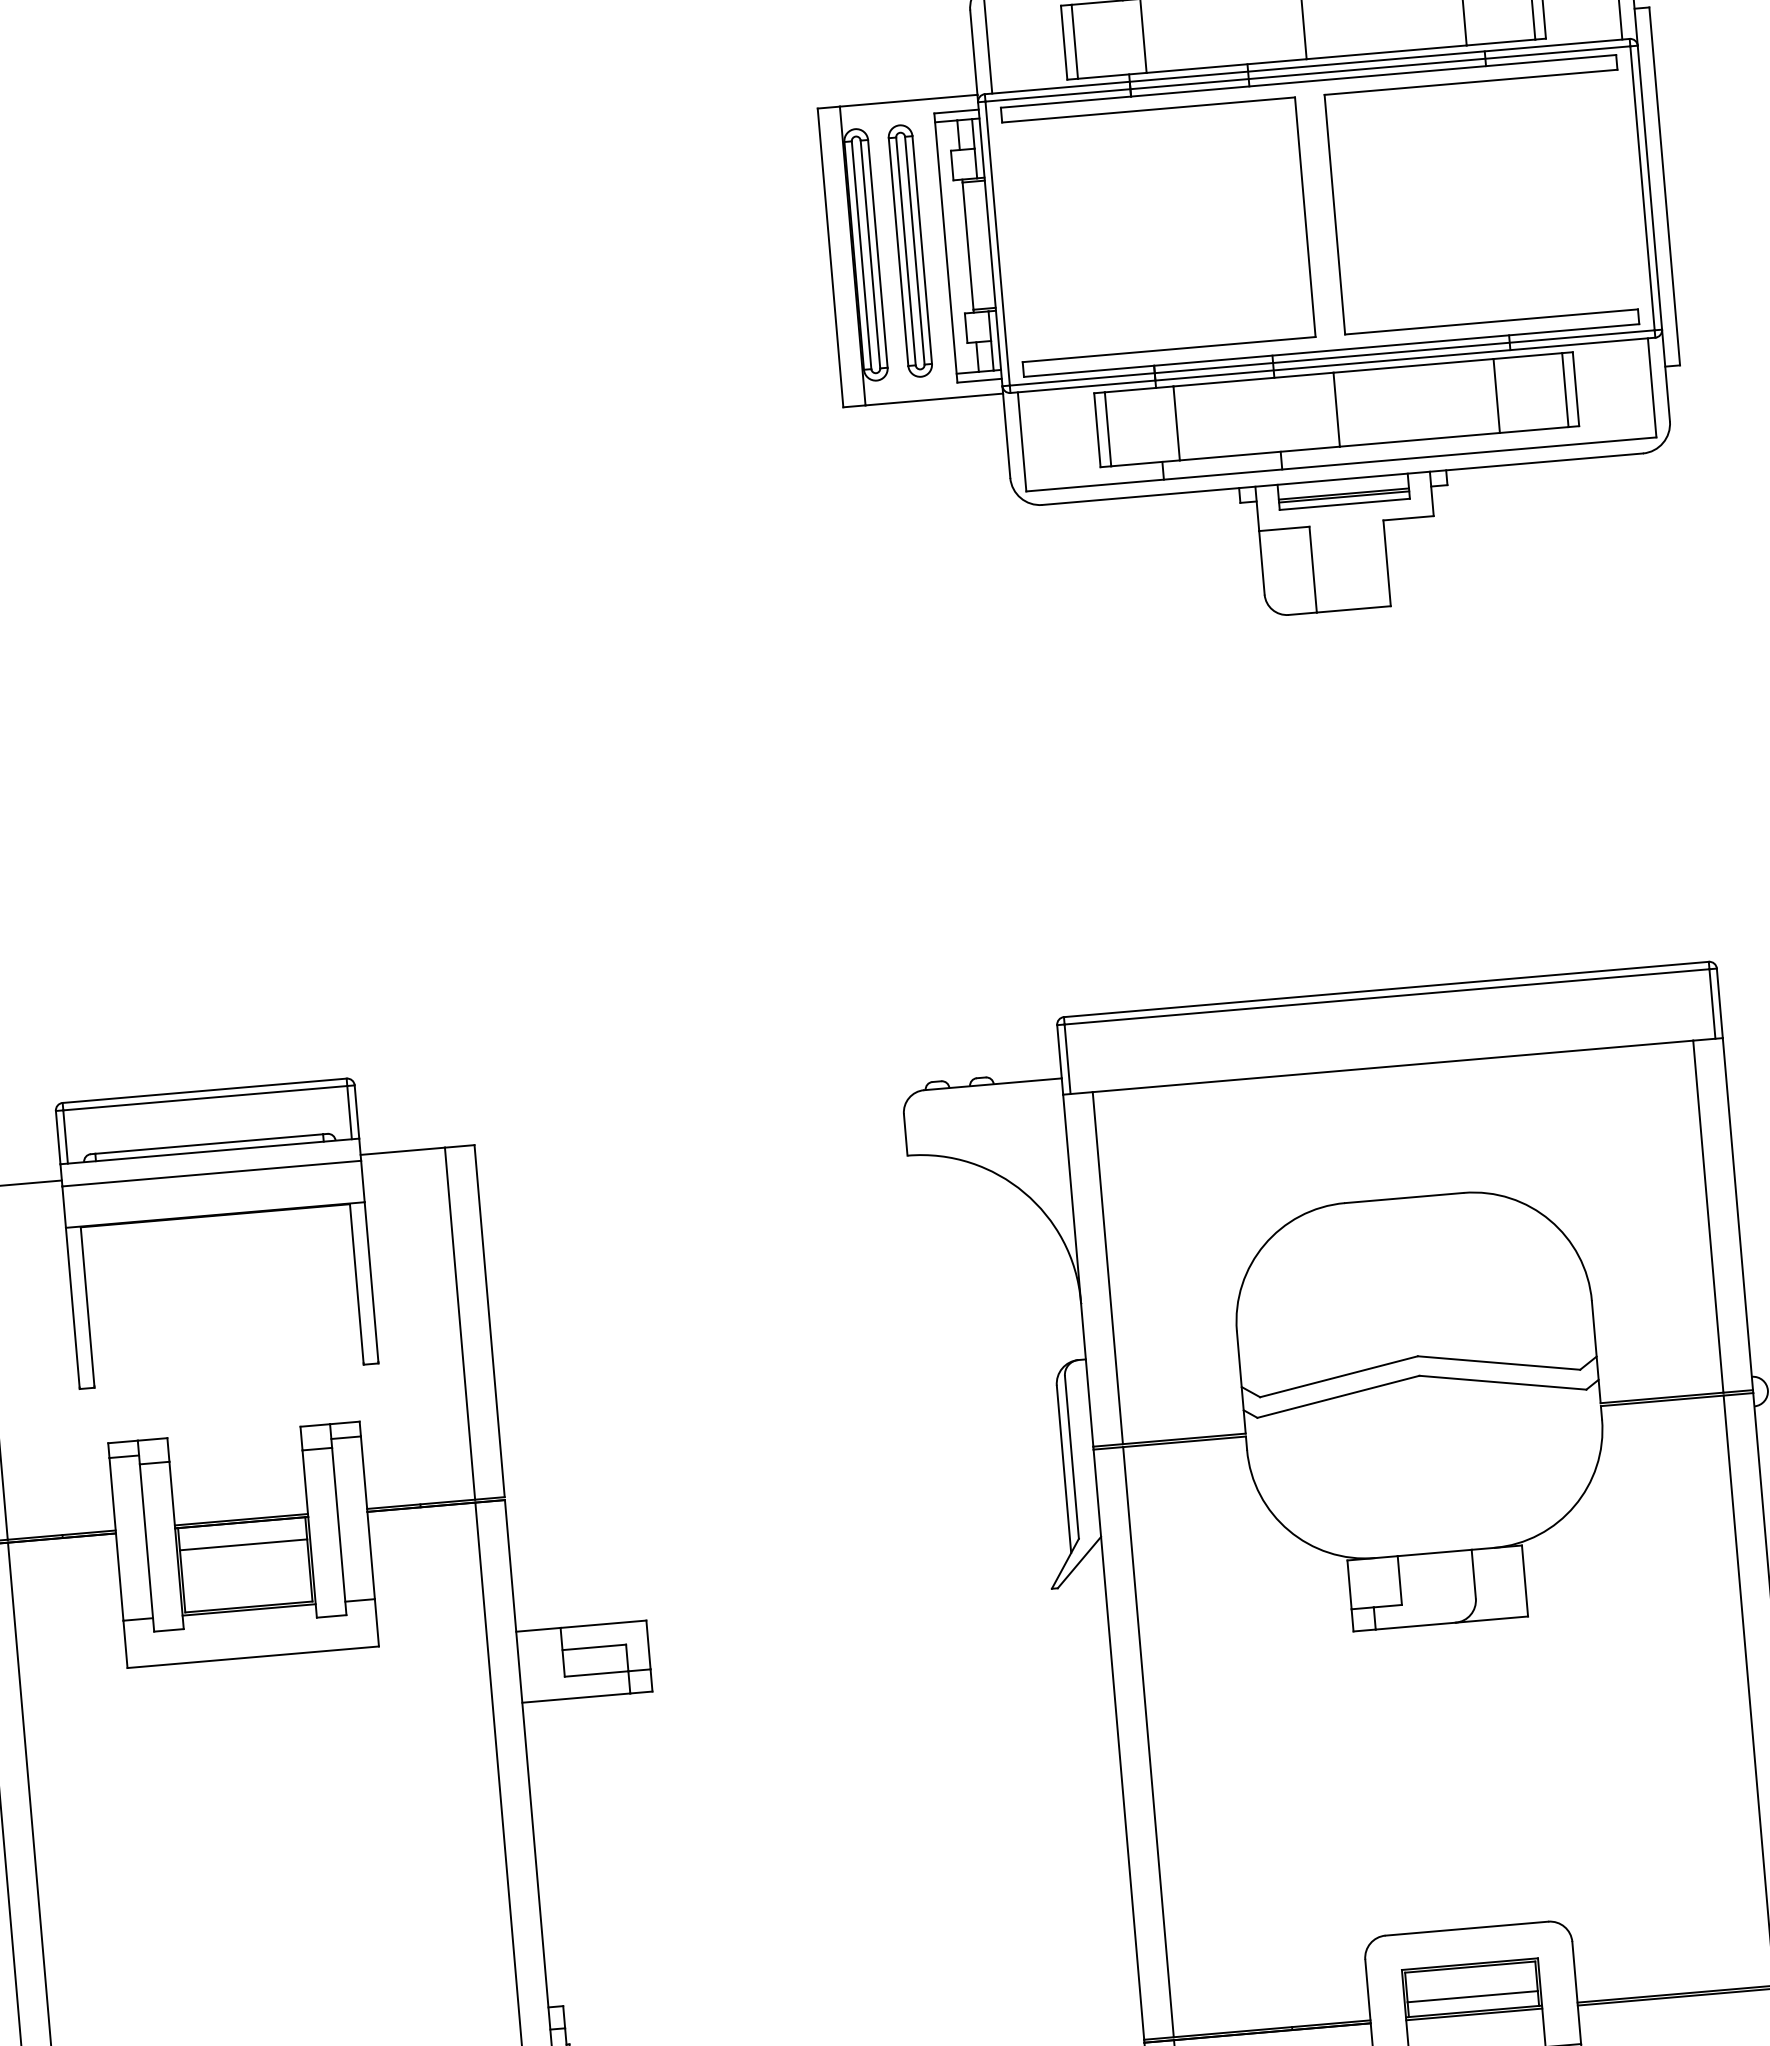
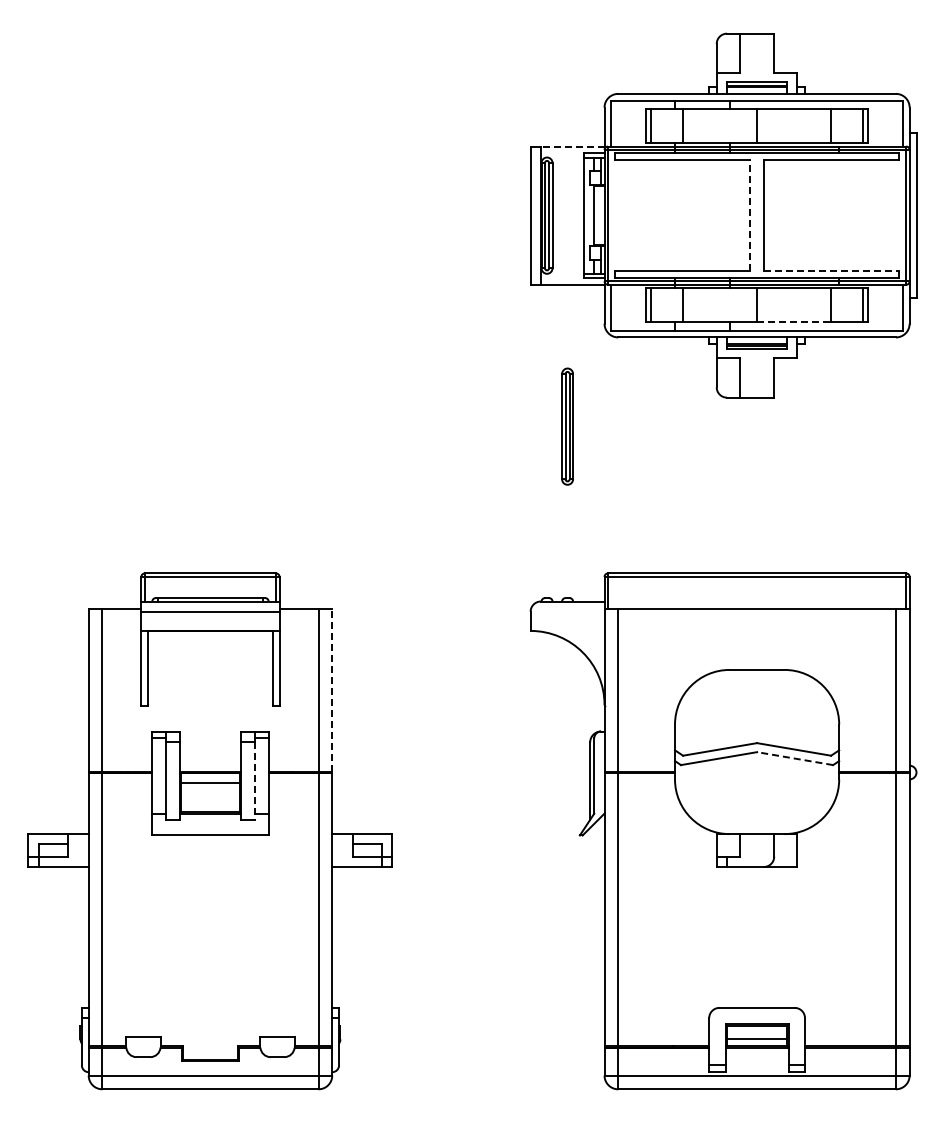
line: (908, 100) -> (572, 146), solid -> dashed
line: (1305, 216) -> (750, 215), solid -> dashed
part: (910, 250) -> (567, 426), moved
line: (1491, 322) -> (831, 271), solid -> dashed
line: (1420, 439) -> (794, 322), solid -> dashed
line: (489, 1319) -> (332, 689), solid -> dashed
line: (1503, 1382) -> (795, 758), solid -> dashed
line: (338, 1532) -> (254, 781), solid -> dashed

